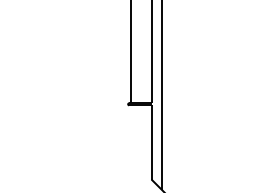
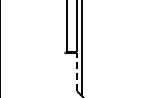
line: (152, 142) -> (77, 72), solid -> dashed

